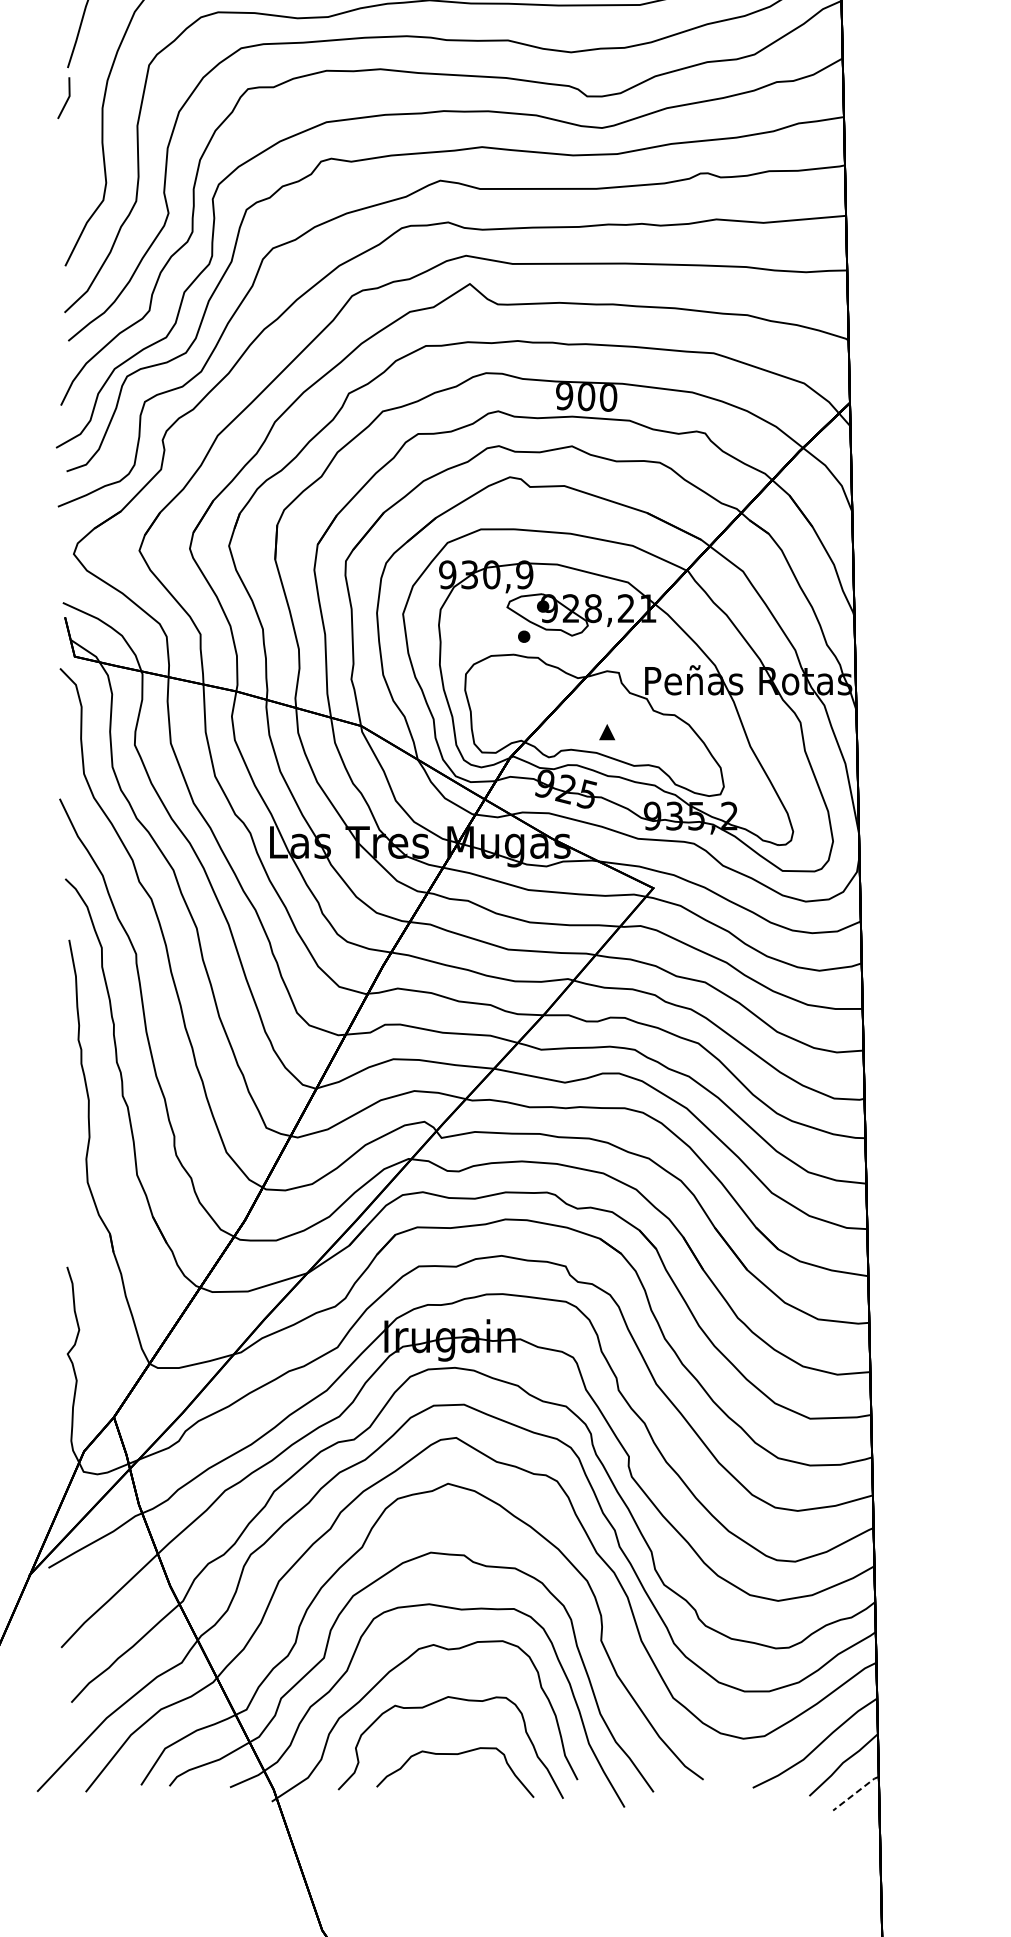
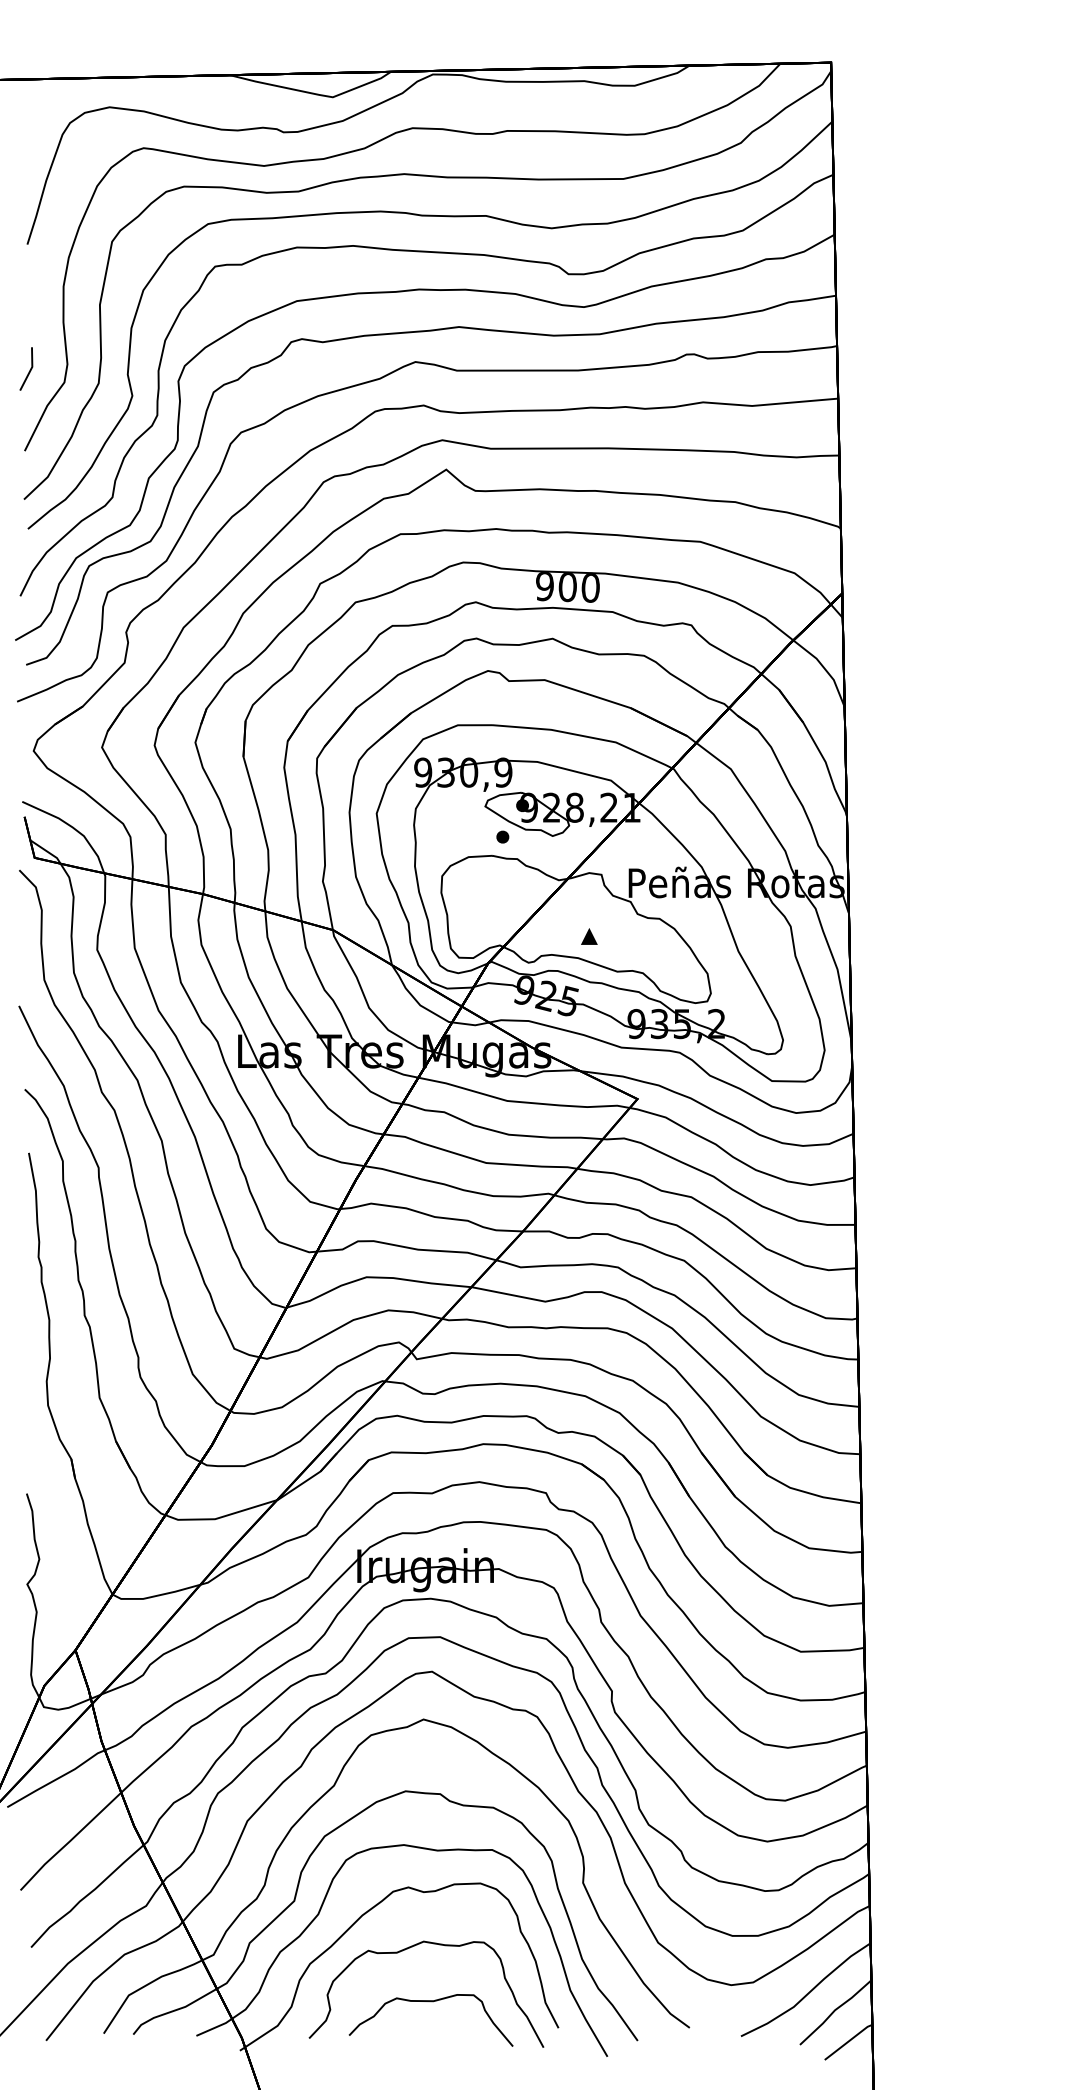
line: (66, 99) -> (29, 370), moved
line: (855, 1792) -> (848, 2041), dashed -> solid

